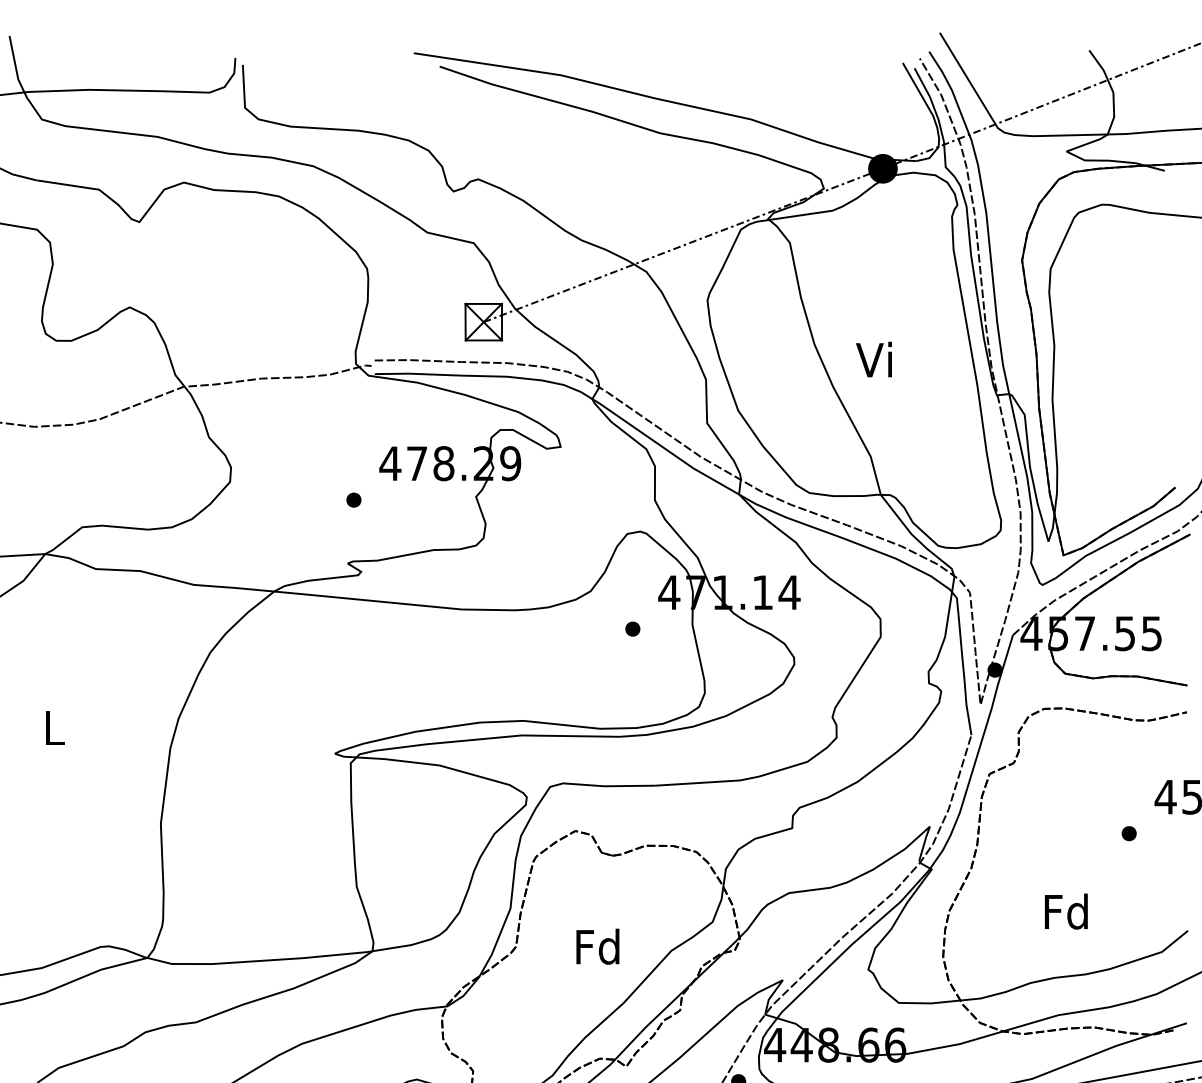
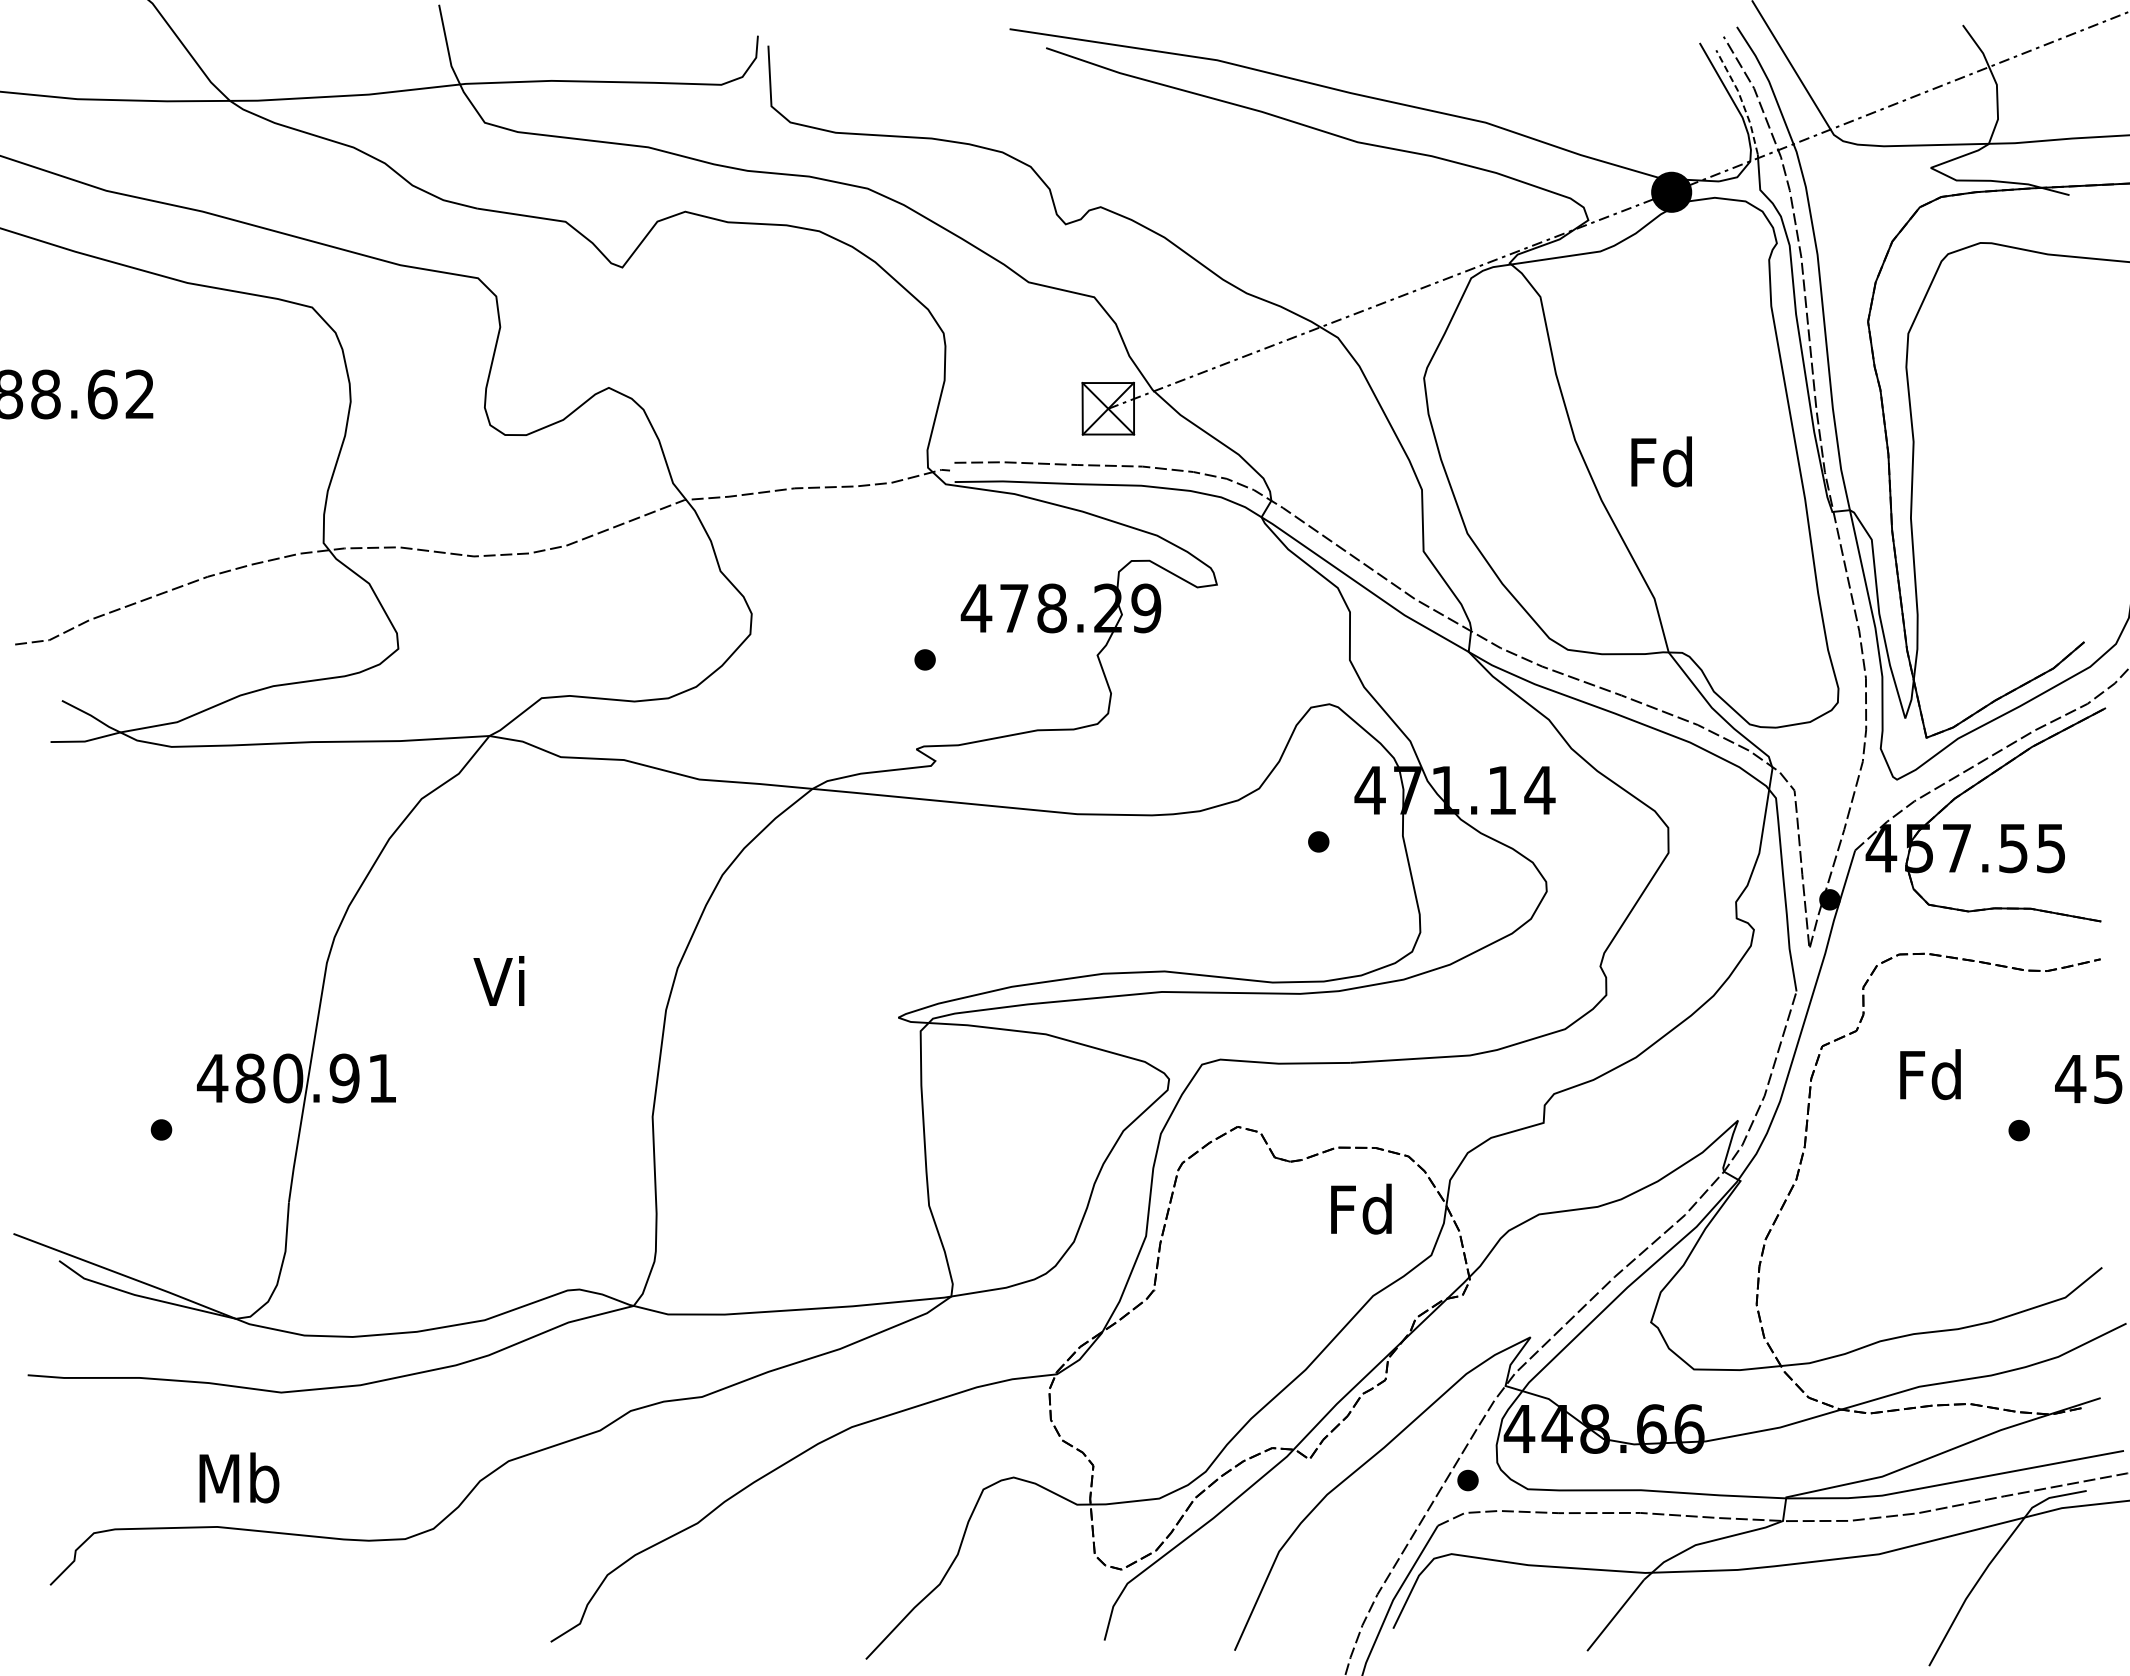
line: (932, 103) -> (1741, 100), solid -> dashed
text: (875, 359) -> (1661, 461), Vi -> Fd
text: (51, 727) -> (498, 980), L -> Vi
text: (1066, 911) -> (1930, 1074), moved
text: (597, 946) -> (1361, 1208), moved

